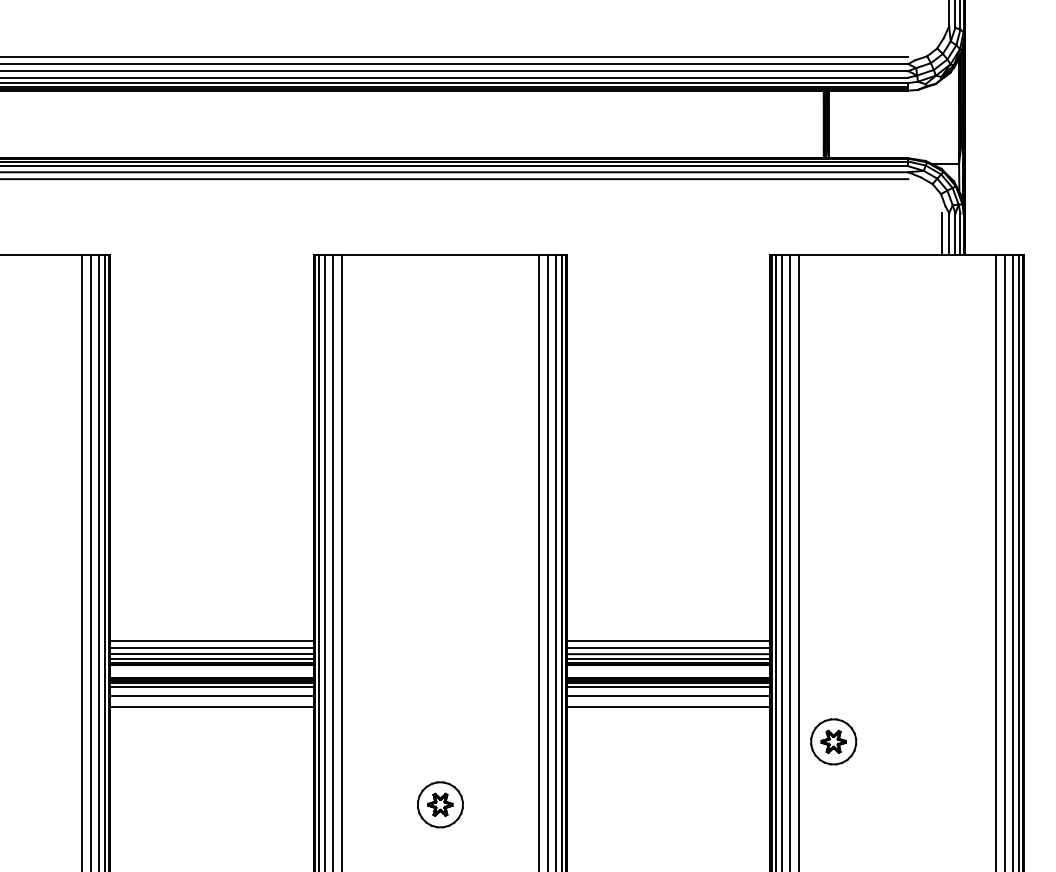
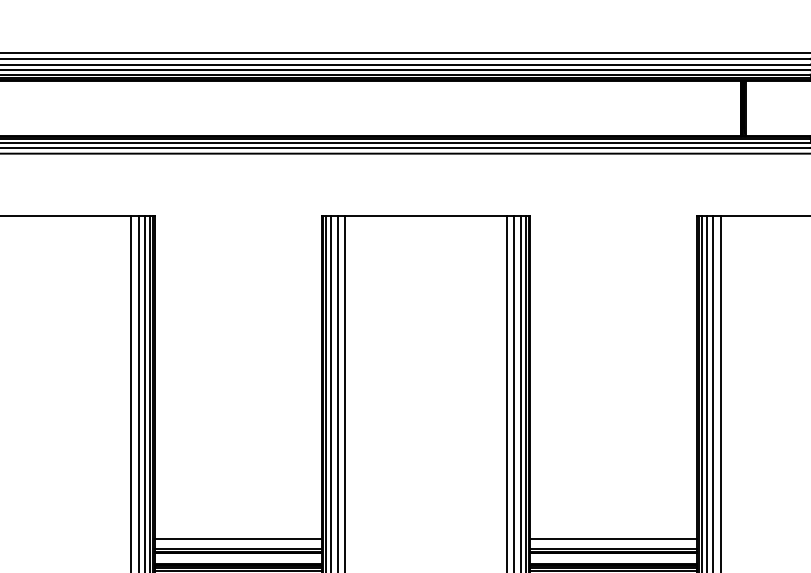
line: (211, 640) -> (237, 533), removed
line: (668, 640) -> (613, 533), removed
line: (211, 654) -> (237, 544), removed
line: (668, 654) -> (613, 544), removed

